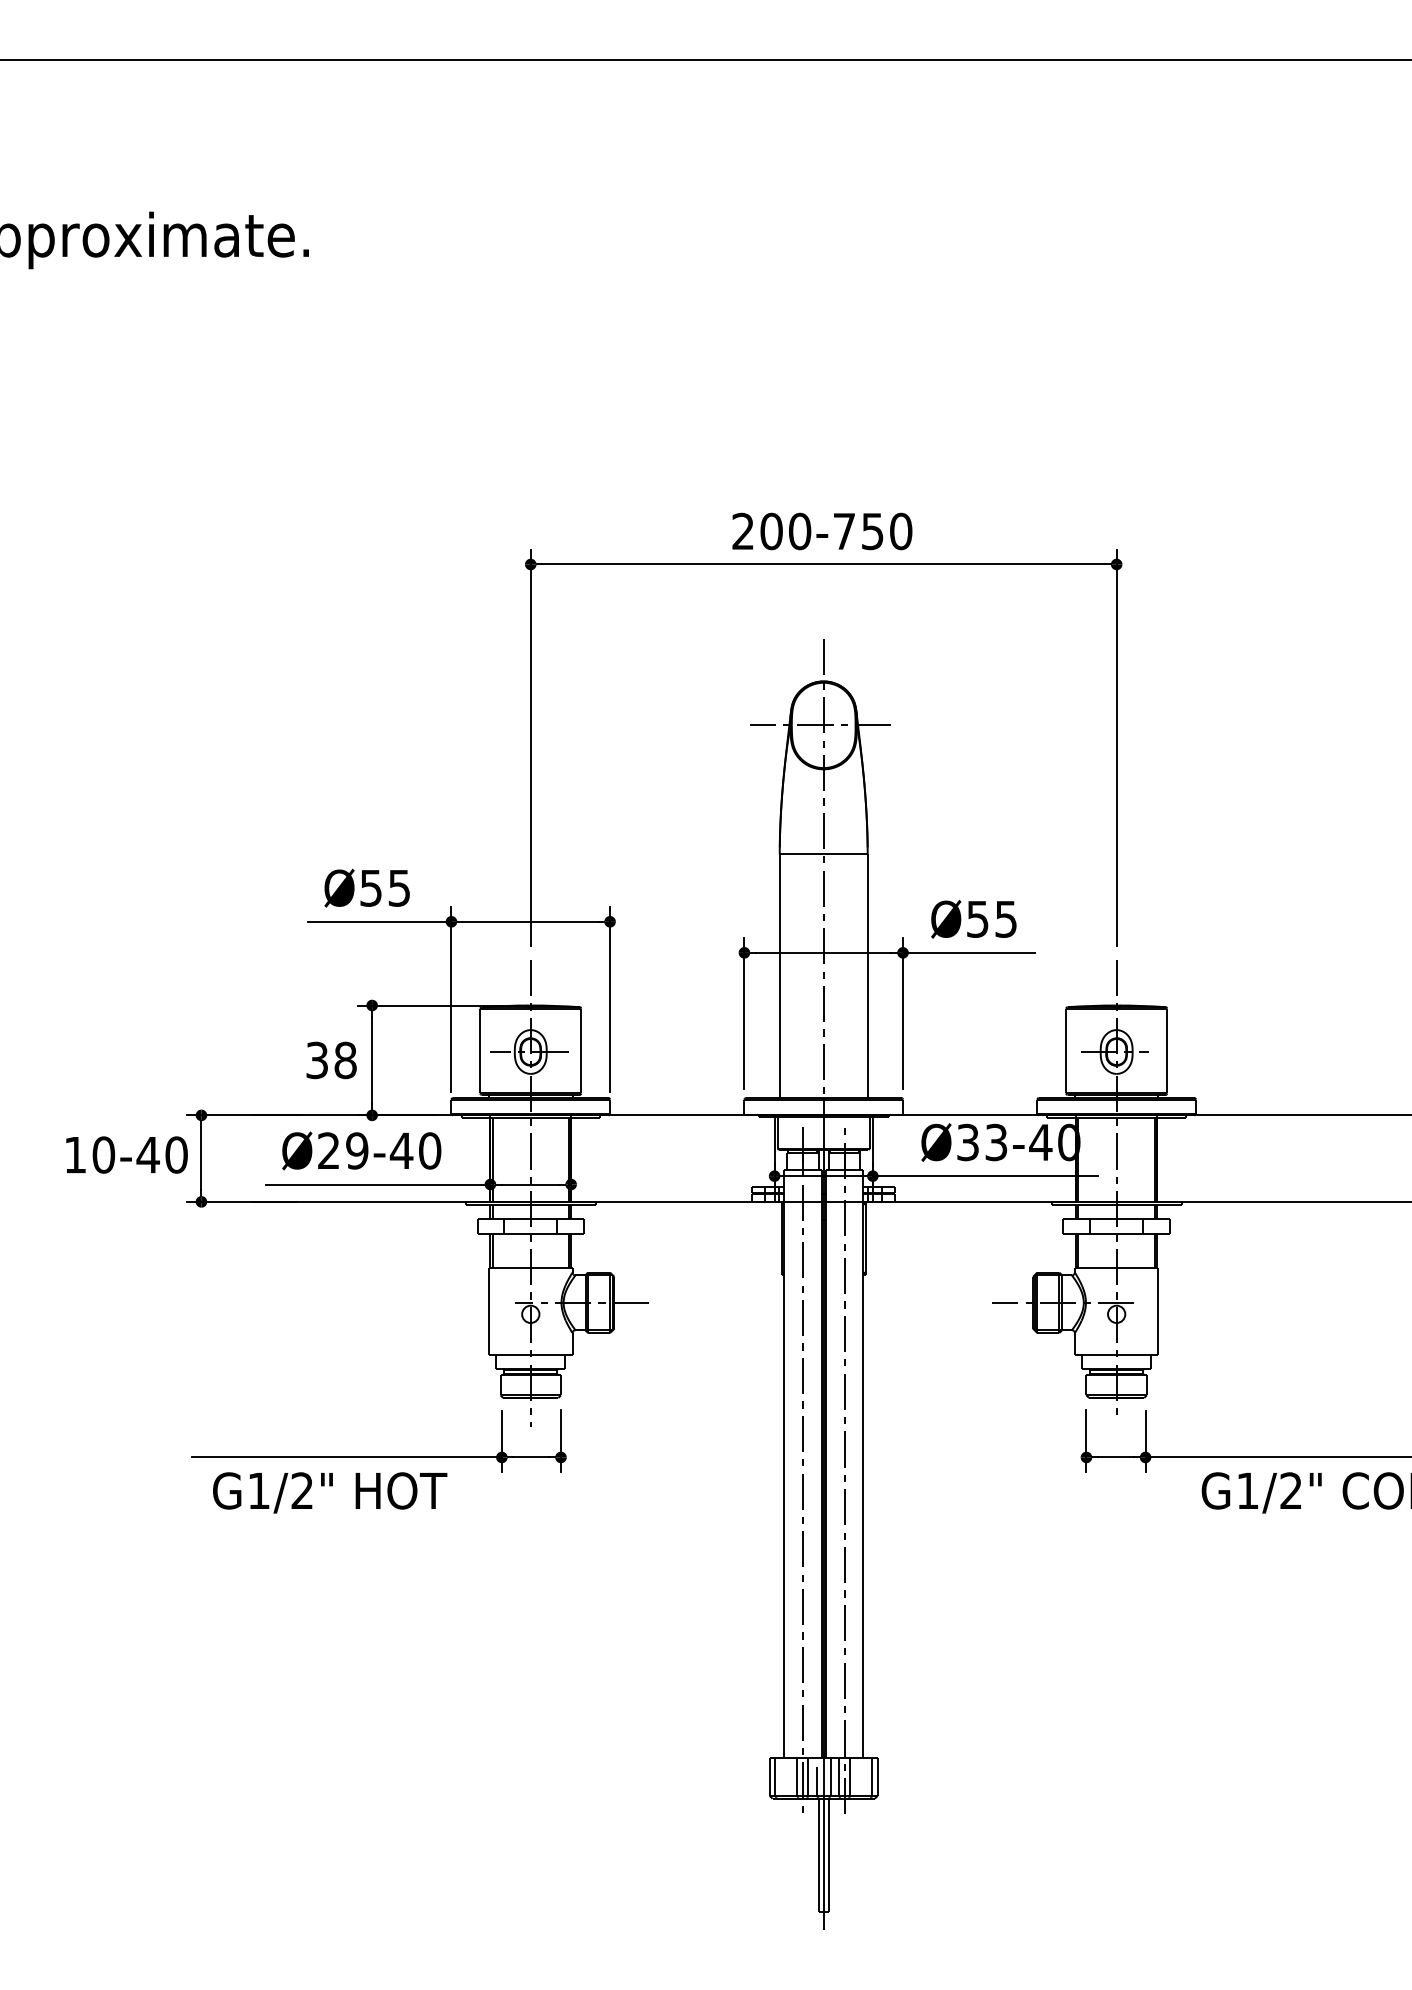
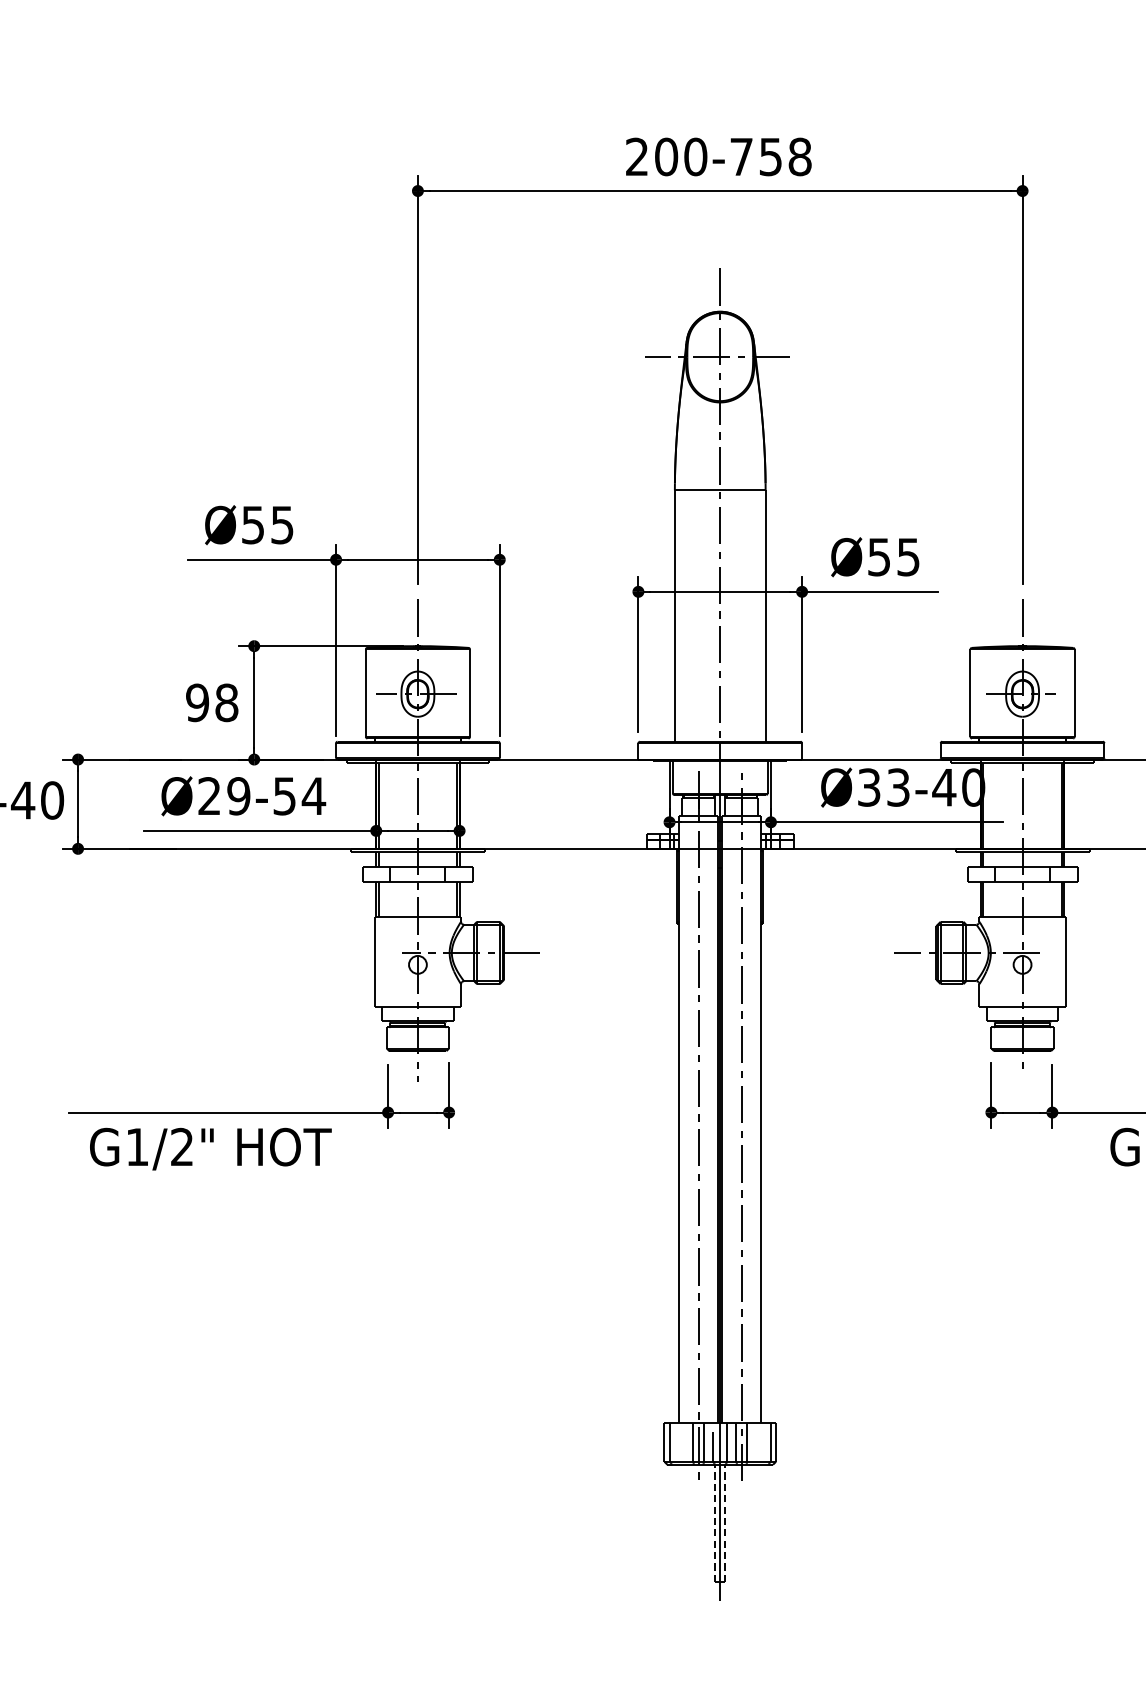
text: (901, 531) -> (800, 156), 200-750 -> 200-758
text: (317, 1059) -> (197, 701), 38 -> 98
text: (415, 1150) -> (298, 795), Ø29-40 -> Ø29-54
line: (818, 1855) -> (714, 1523), solid -> dashed
line: (828, 1855) -> (725, 1523), solid -> dashed

